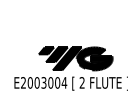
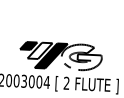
fill: (56, 54) -> (39, 50), removed
fill: (94, 58) -> (81, 56), removed

